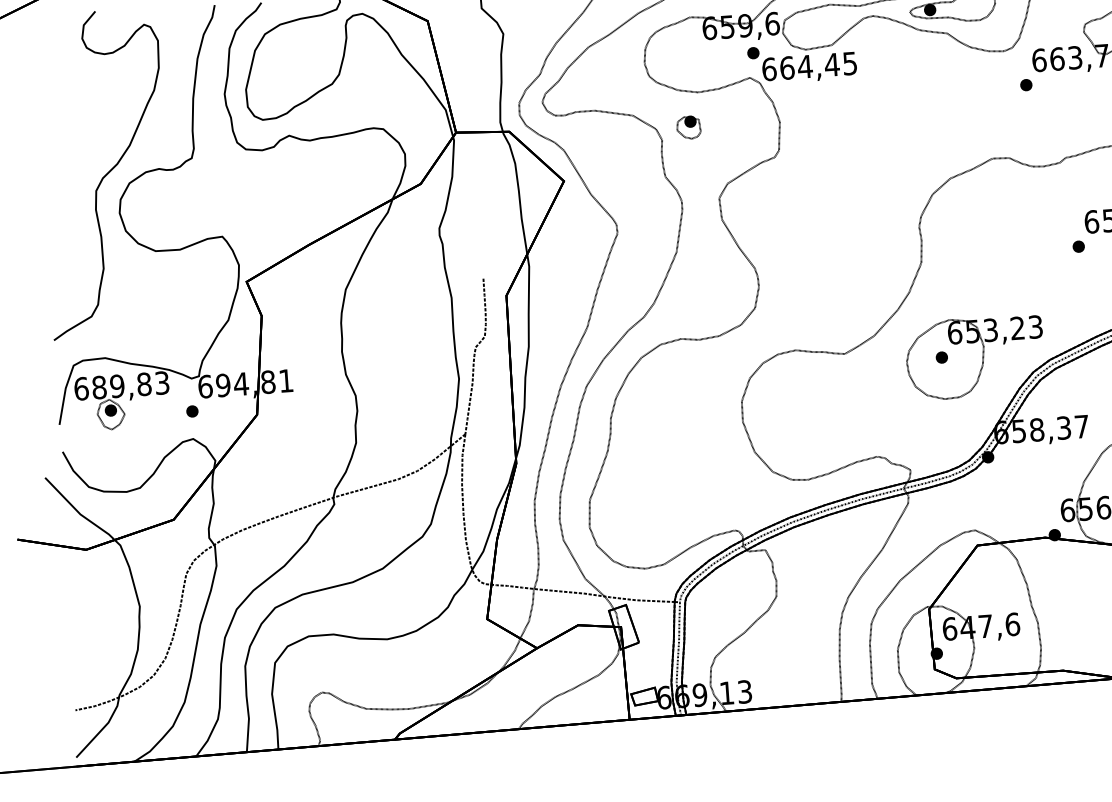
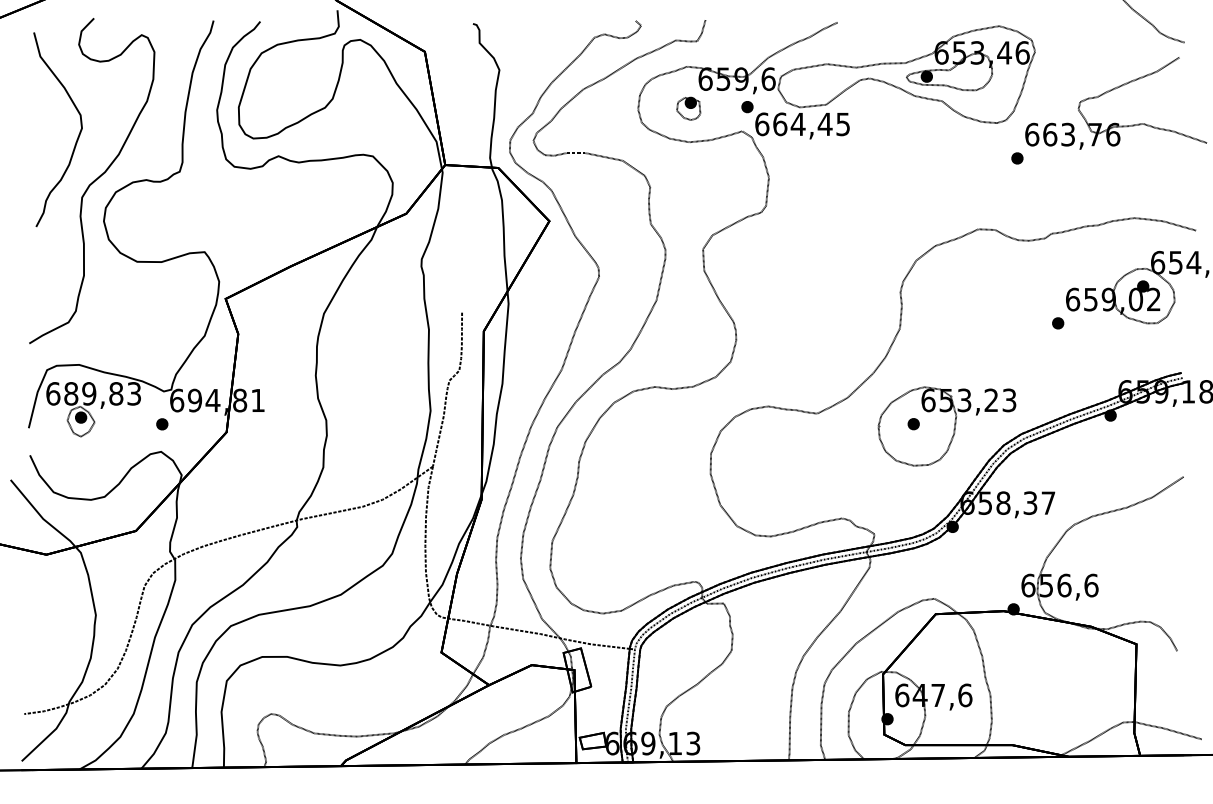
part: (688, 127) -> (688, 108), moved
part: (87, 130) -> (77, 136), added

